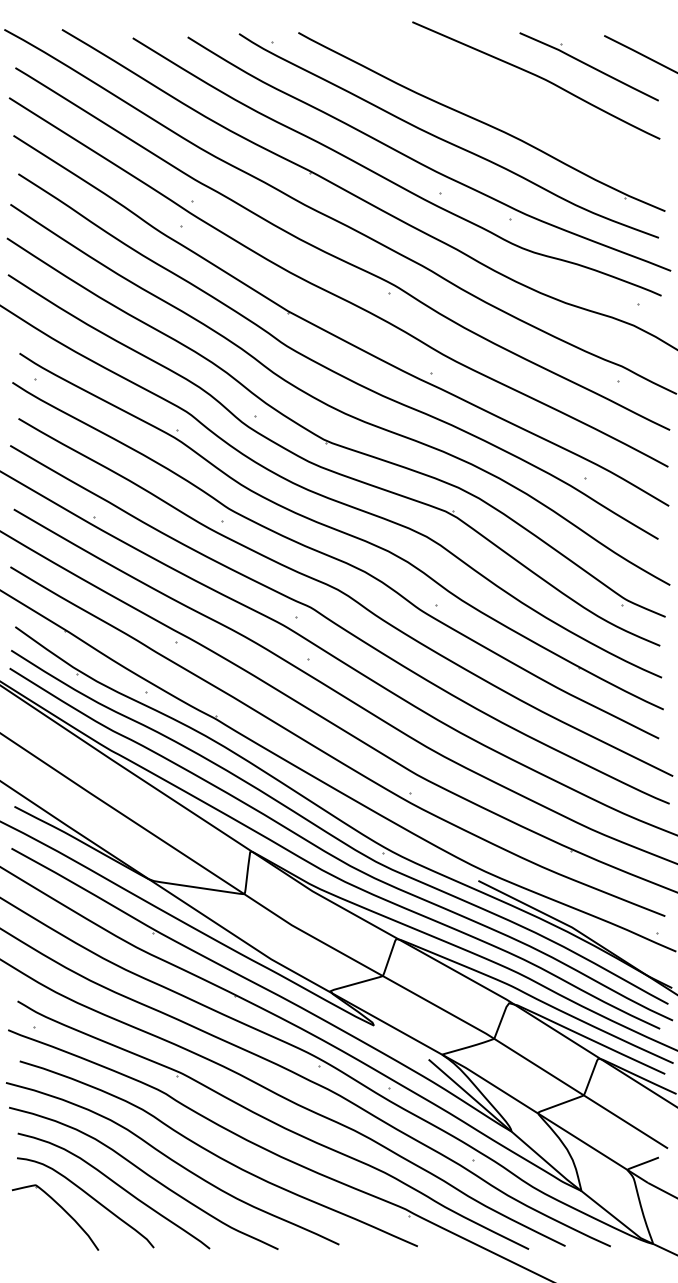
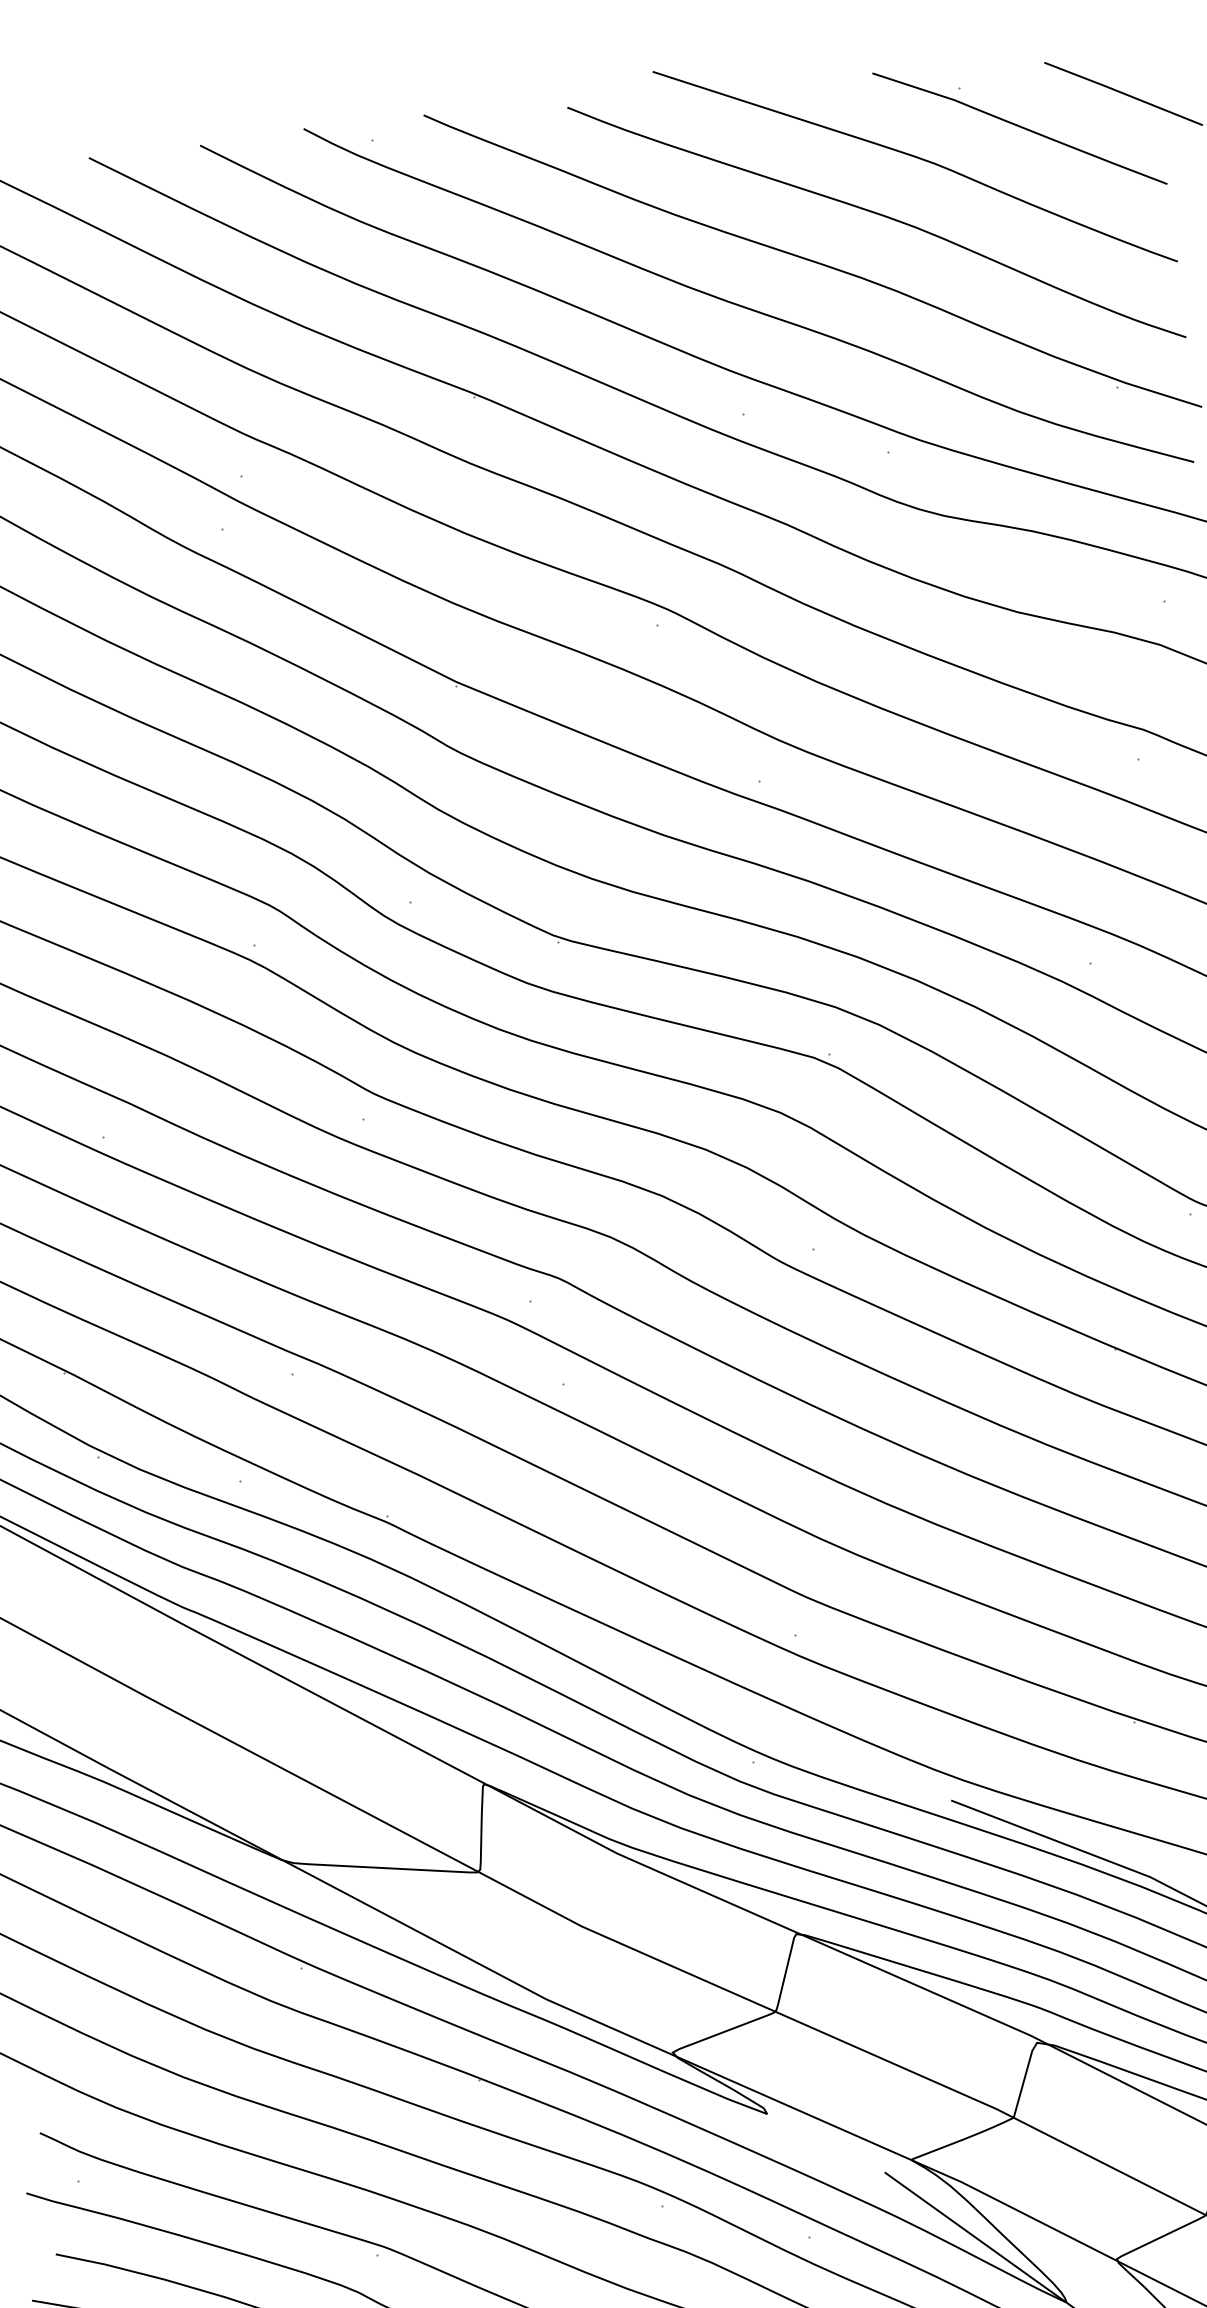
curve: (516, 103) -> (879, 216), added

